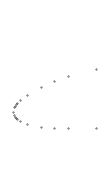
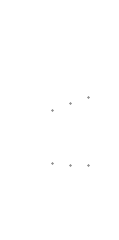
part: (20, 109) -> (25, 140), removed

